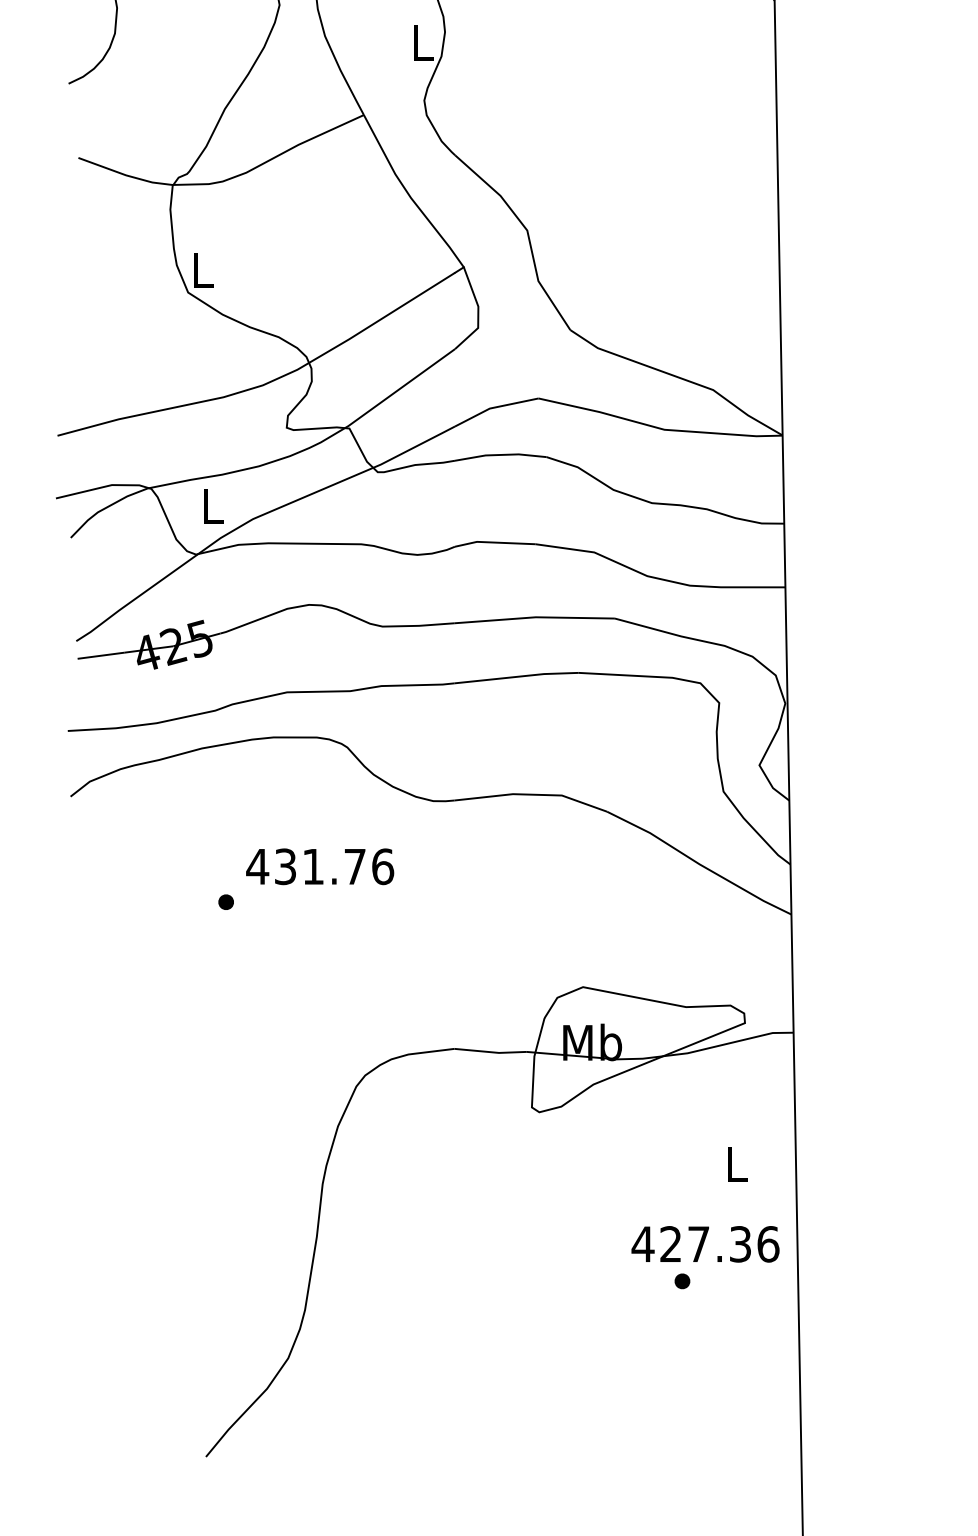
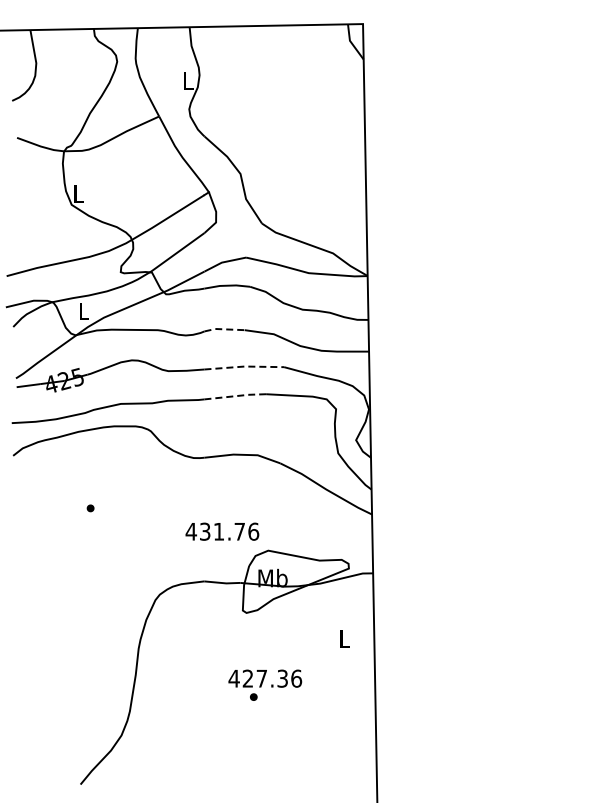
line: (495, 542) -> (224, 329), solid -> dashed
line: (535, 617) -> (244, 366), solid -> dashed
line: (519, 677) -> (236, 396), solid -> dashed
text: (320, 866) -> (222, 531), moved
text: (705, 1255) -> (265, 684), moved

